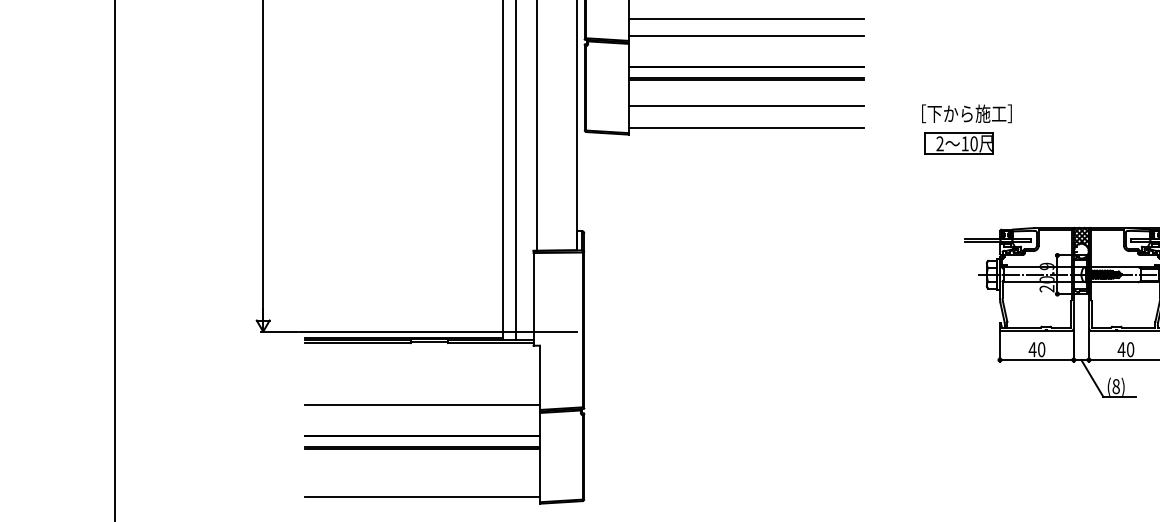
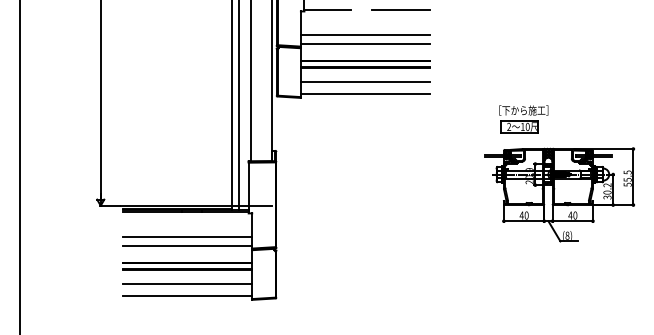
part: (966, 130) -> (523, 119), moved
line: (421, 387) -> (187, 236), added
line: (421, 475) -> (187, 284), added

